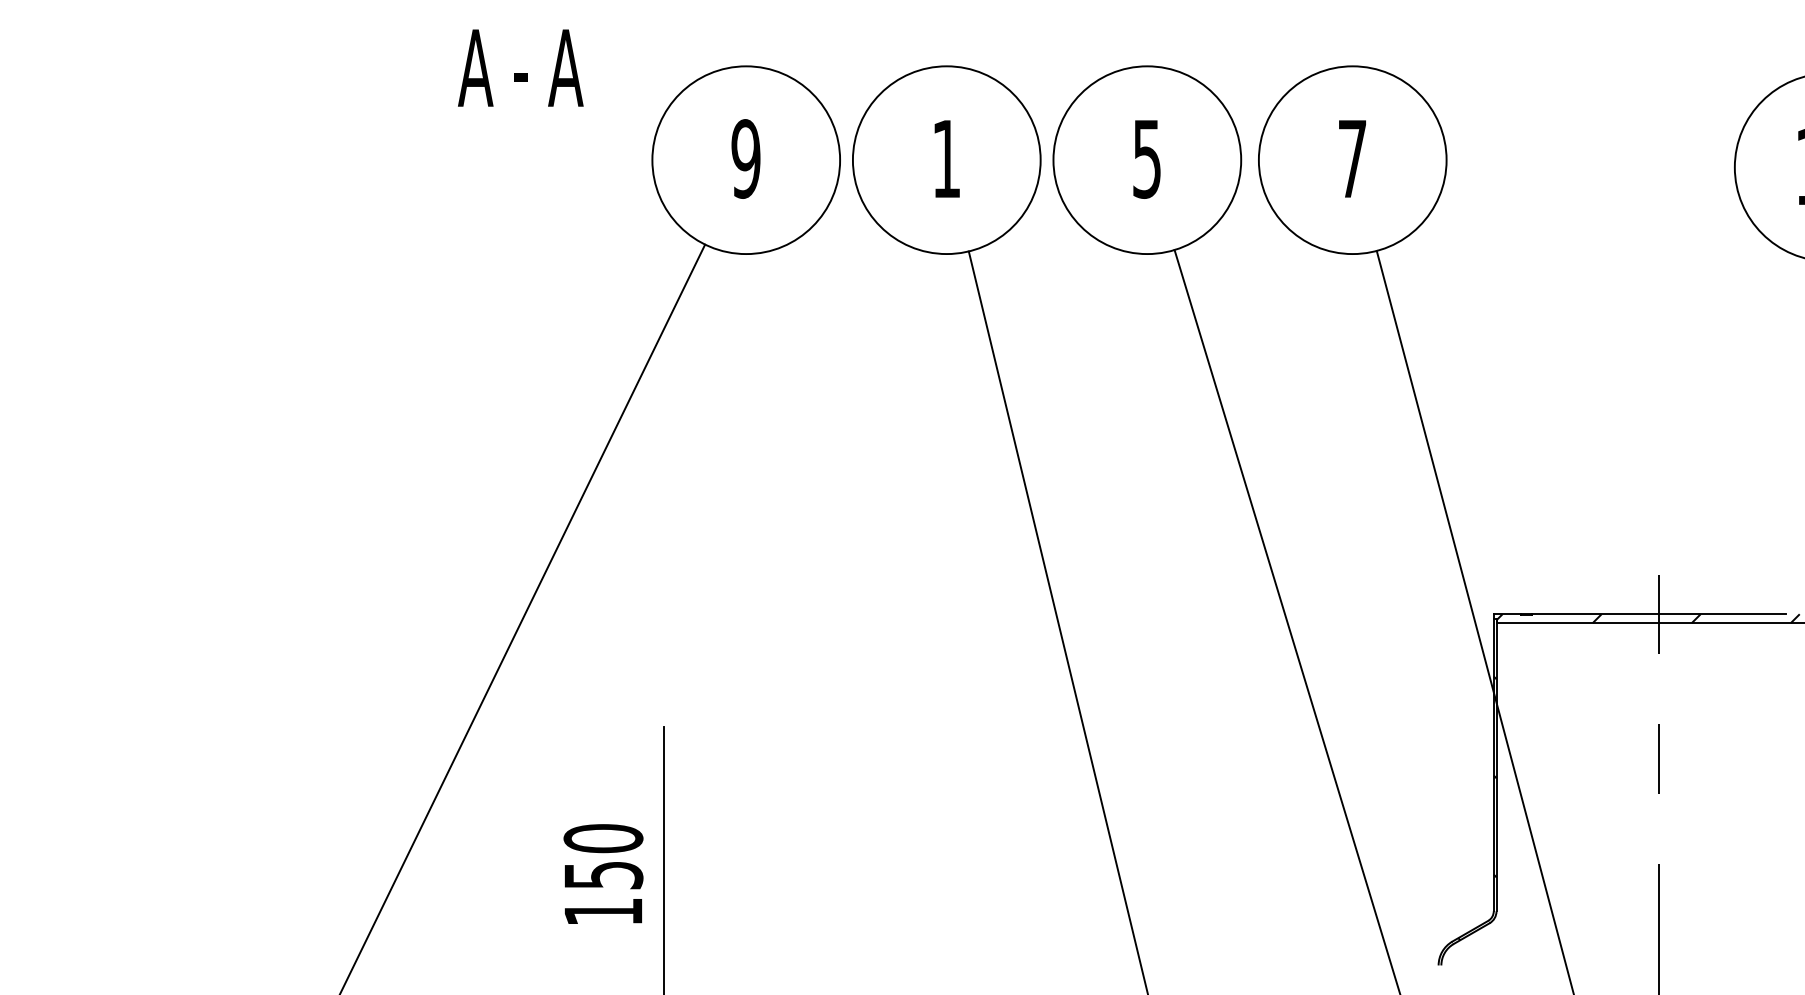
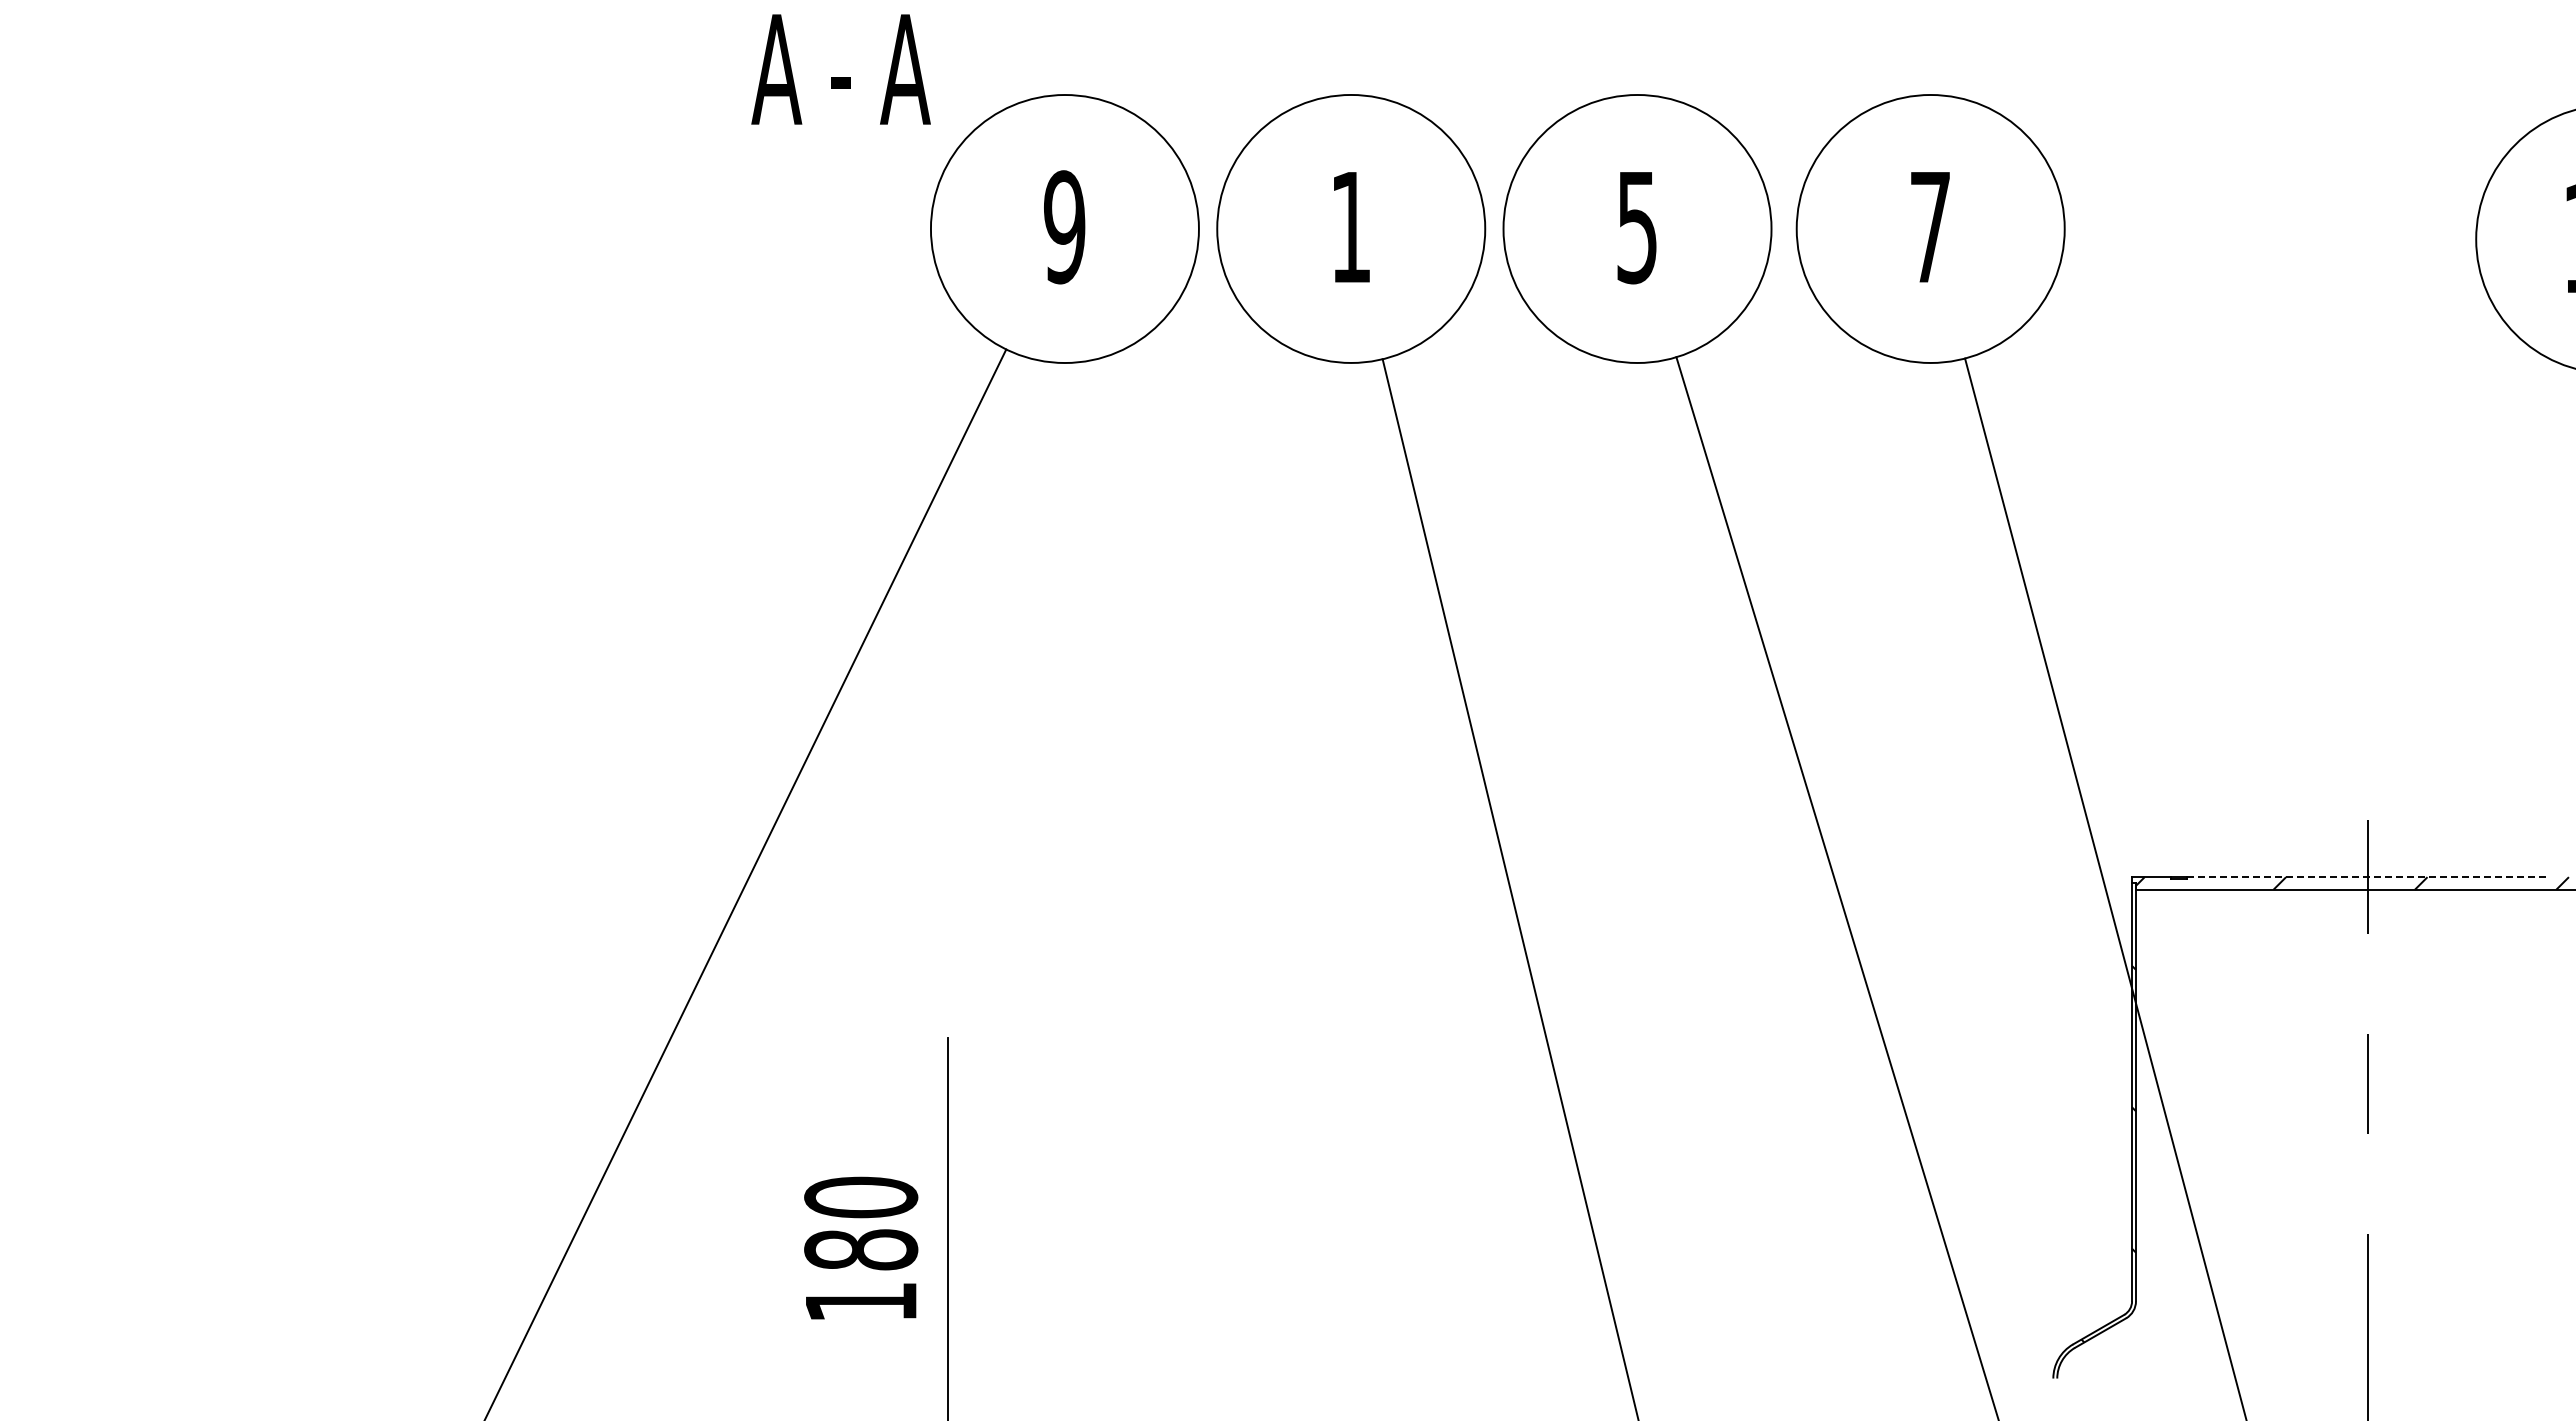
text: (520, 68) -> (840, 69), moved
line: (1659, 614) -> (2368, 877), solid -> dashed
text: (603, 875) -> (861, 1249), 150 -> 180

